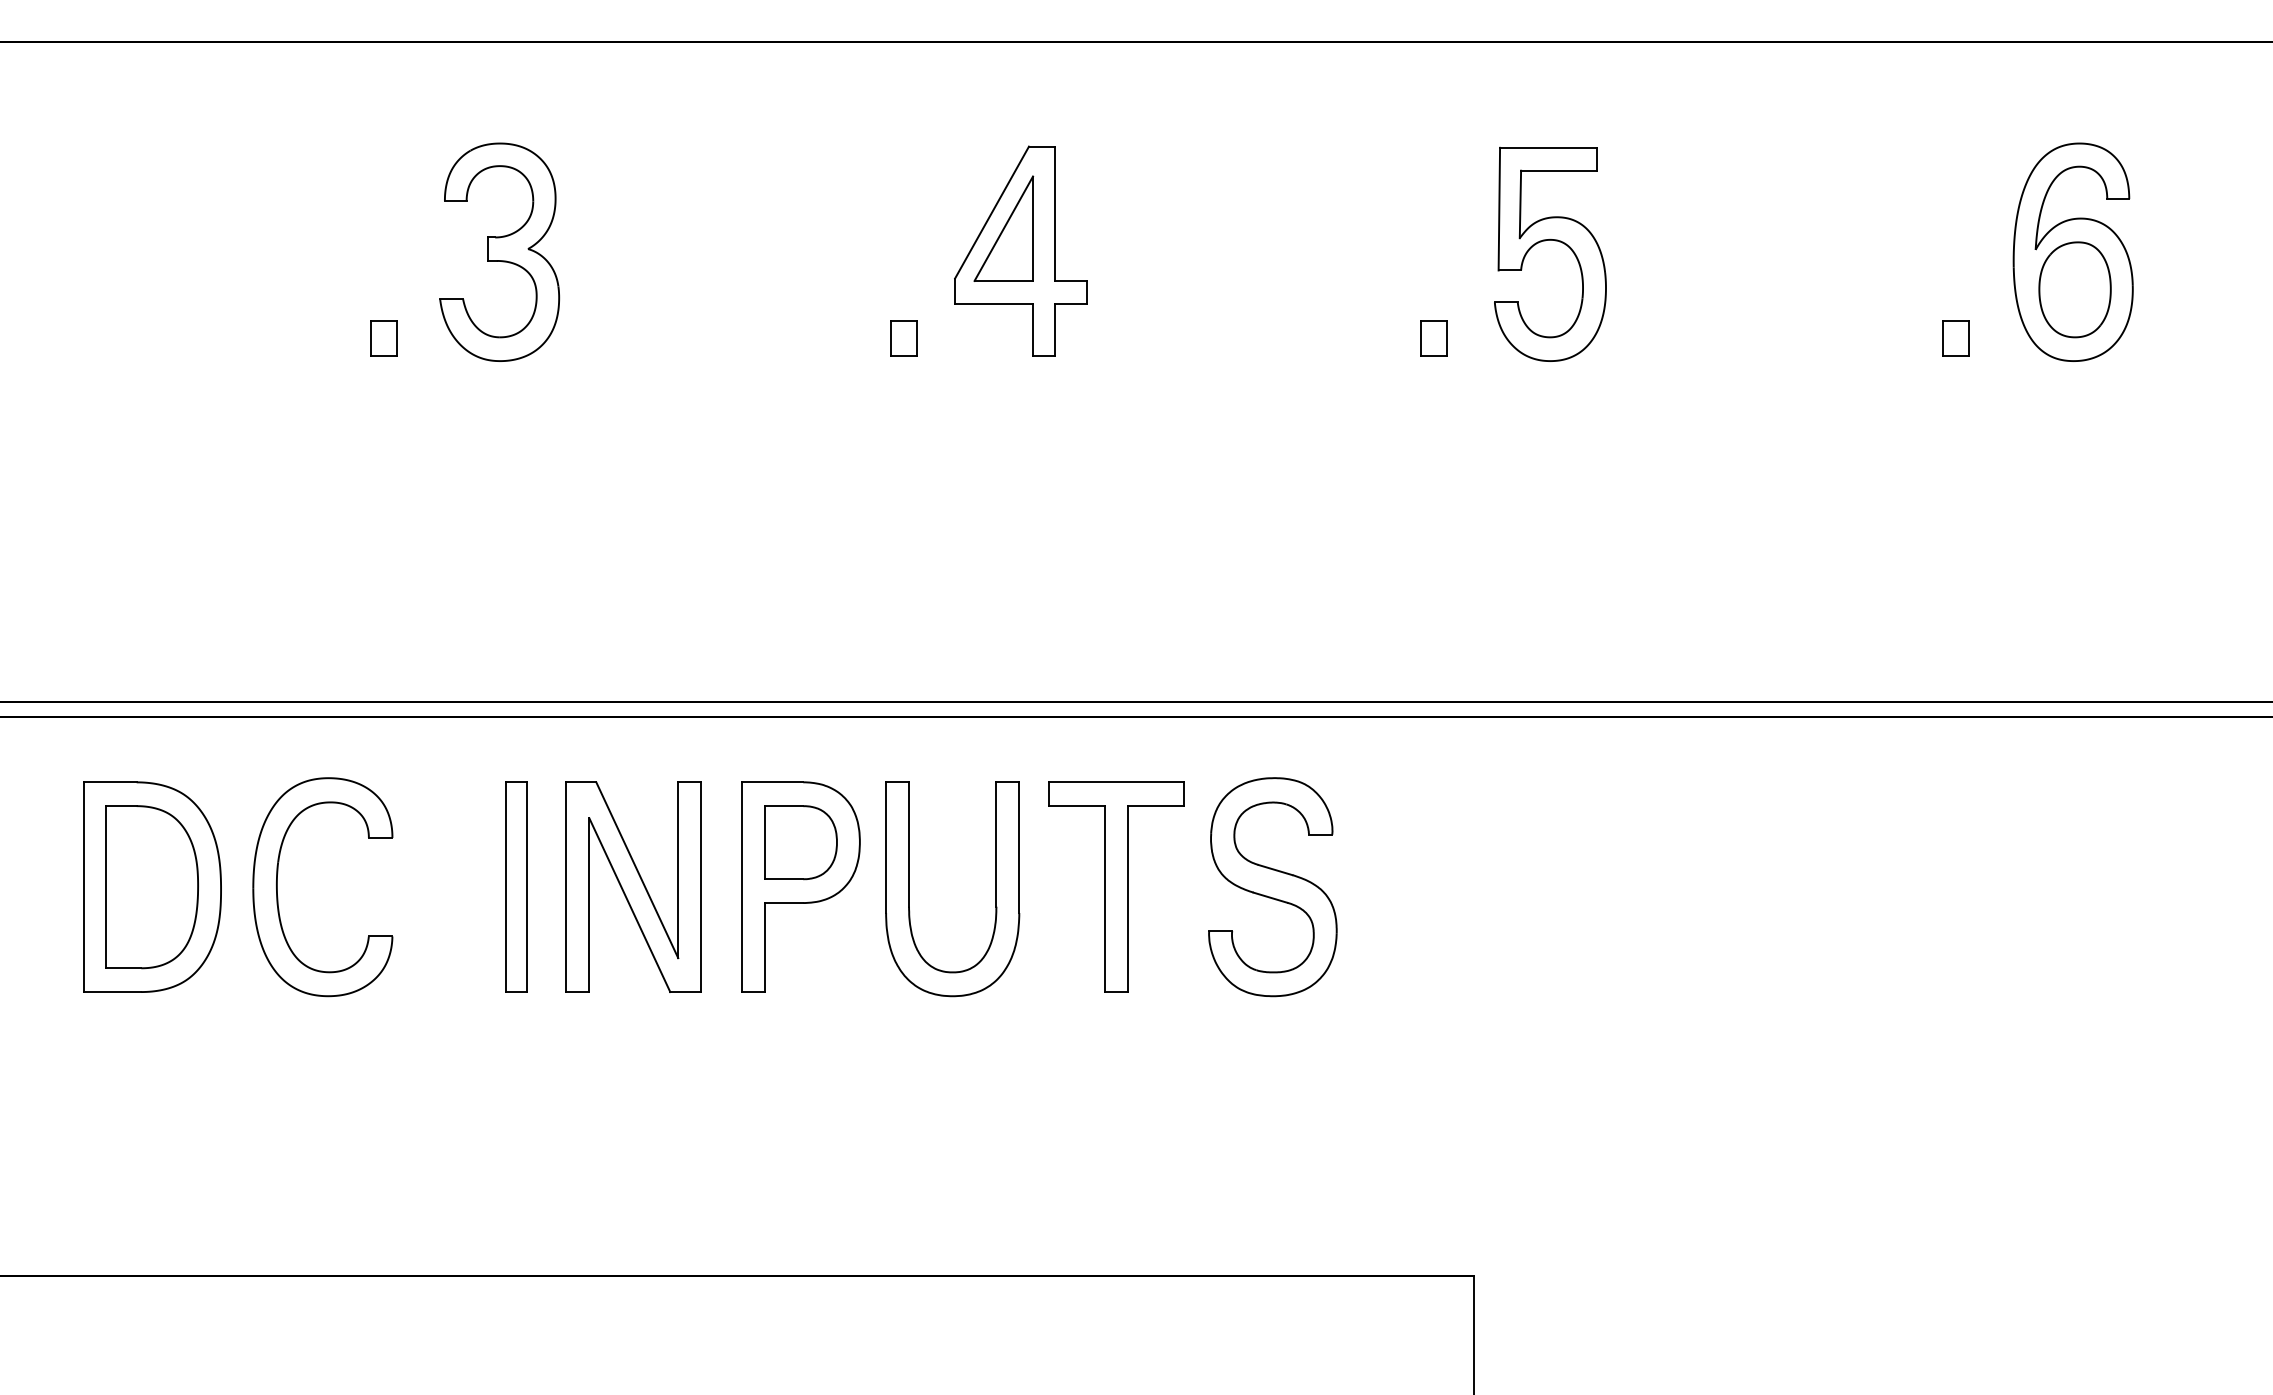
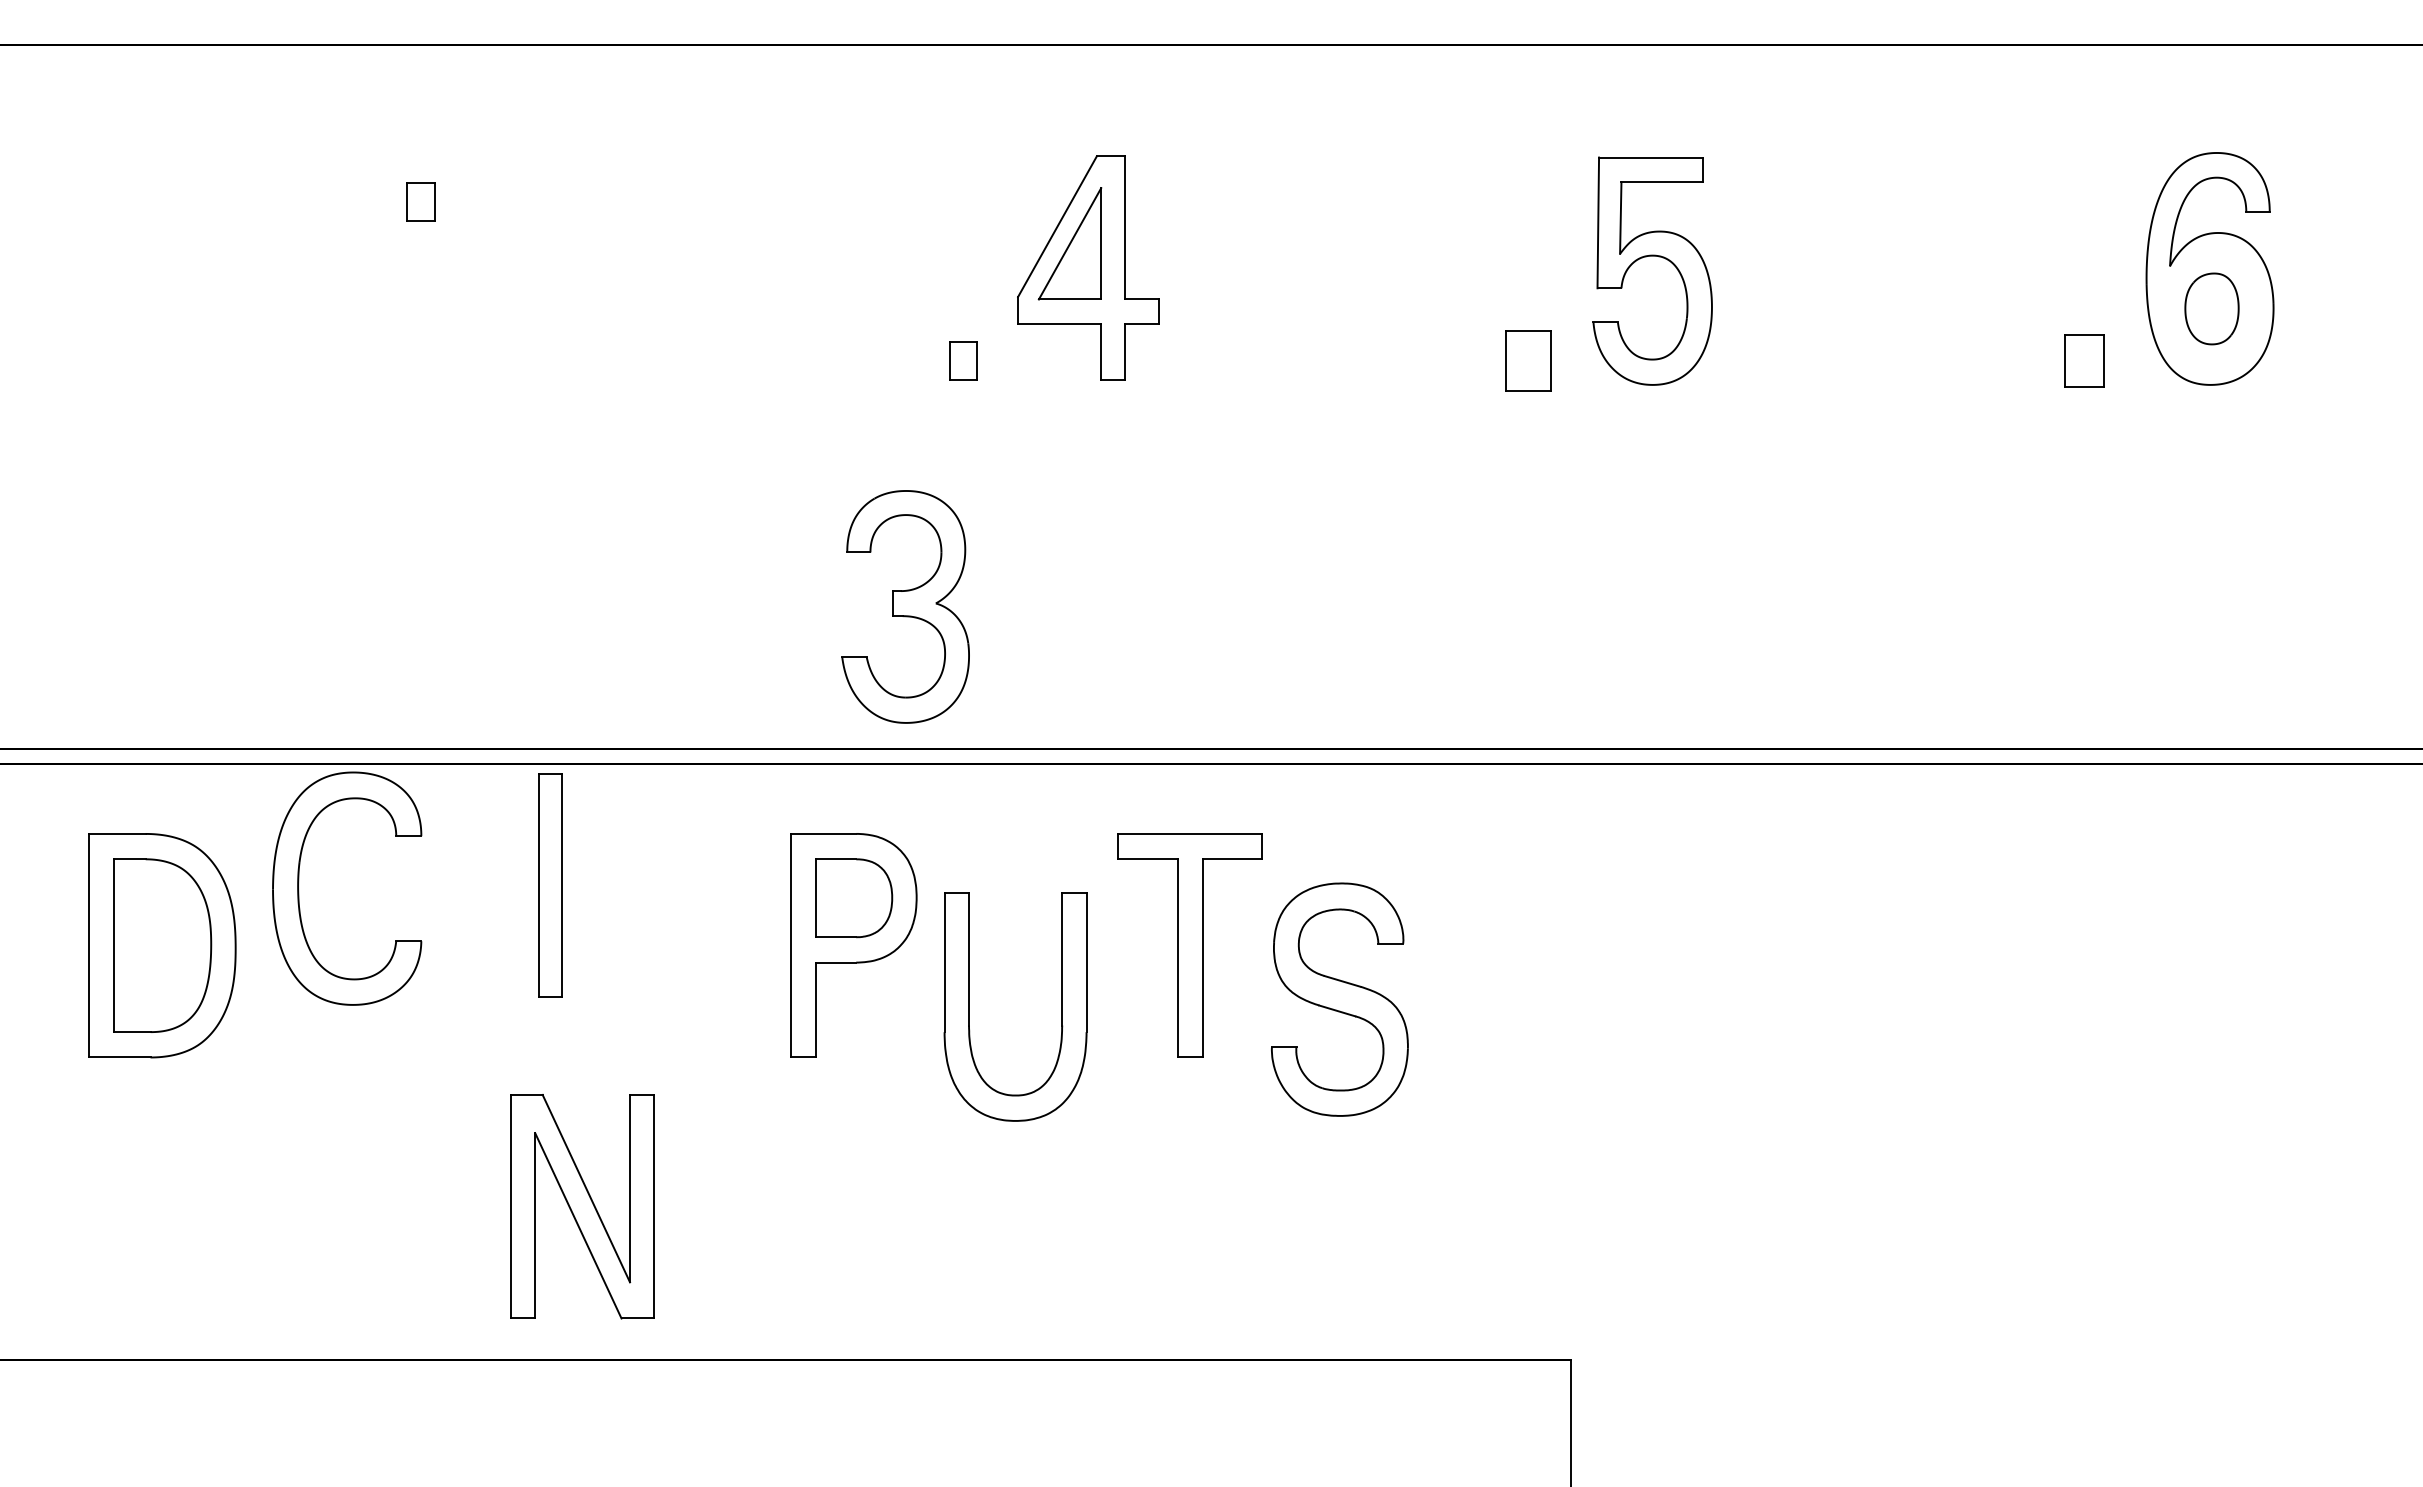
part: (499, 251) -> (905, 606), moved
part: (2074, 289) -> (2211, 308), size x0.7
part: (383, 338) -> (420, 201), moved
part: (1433, 338) -> (1528, 360), size x1.6
part: (1955, 338) -> (2084, 360), size x1.4
part: (516, 886) -> (550, 885), moved
part: (633, 886) -> (582, 1206), moved
part: (1272, 886) -> (1339, 999), moved
part: (278, 888) -> (299, 890), moved
part: (909, 888) -> (969, 1006), moved

